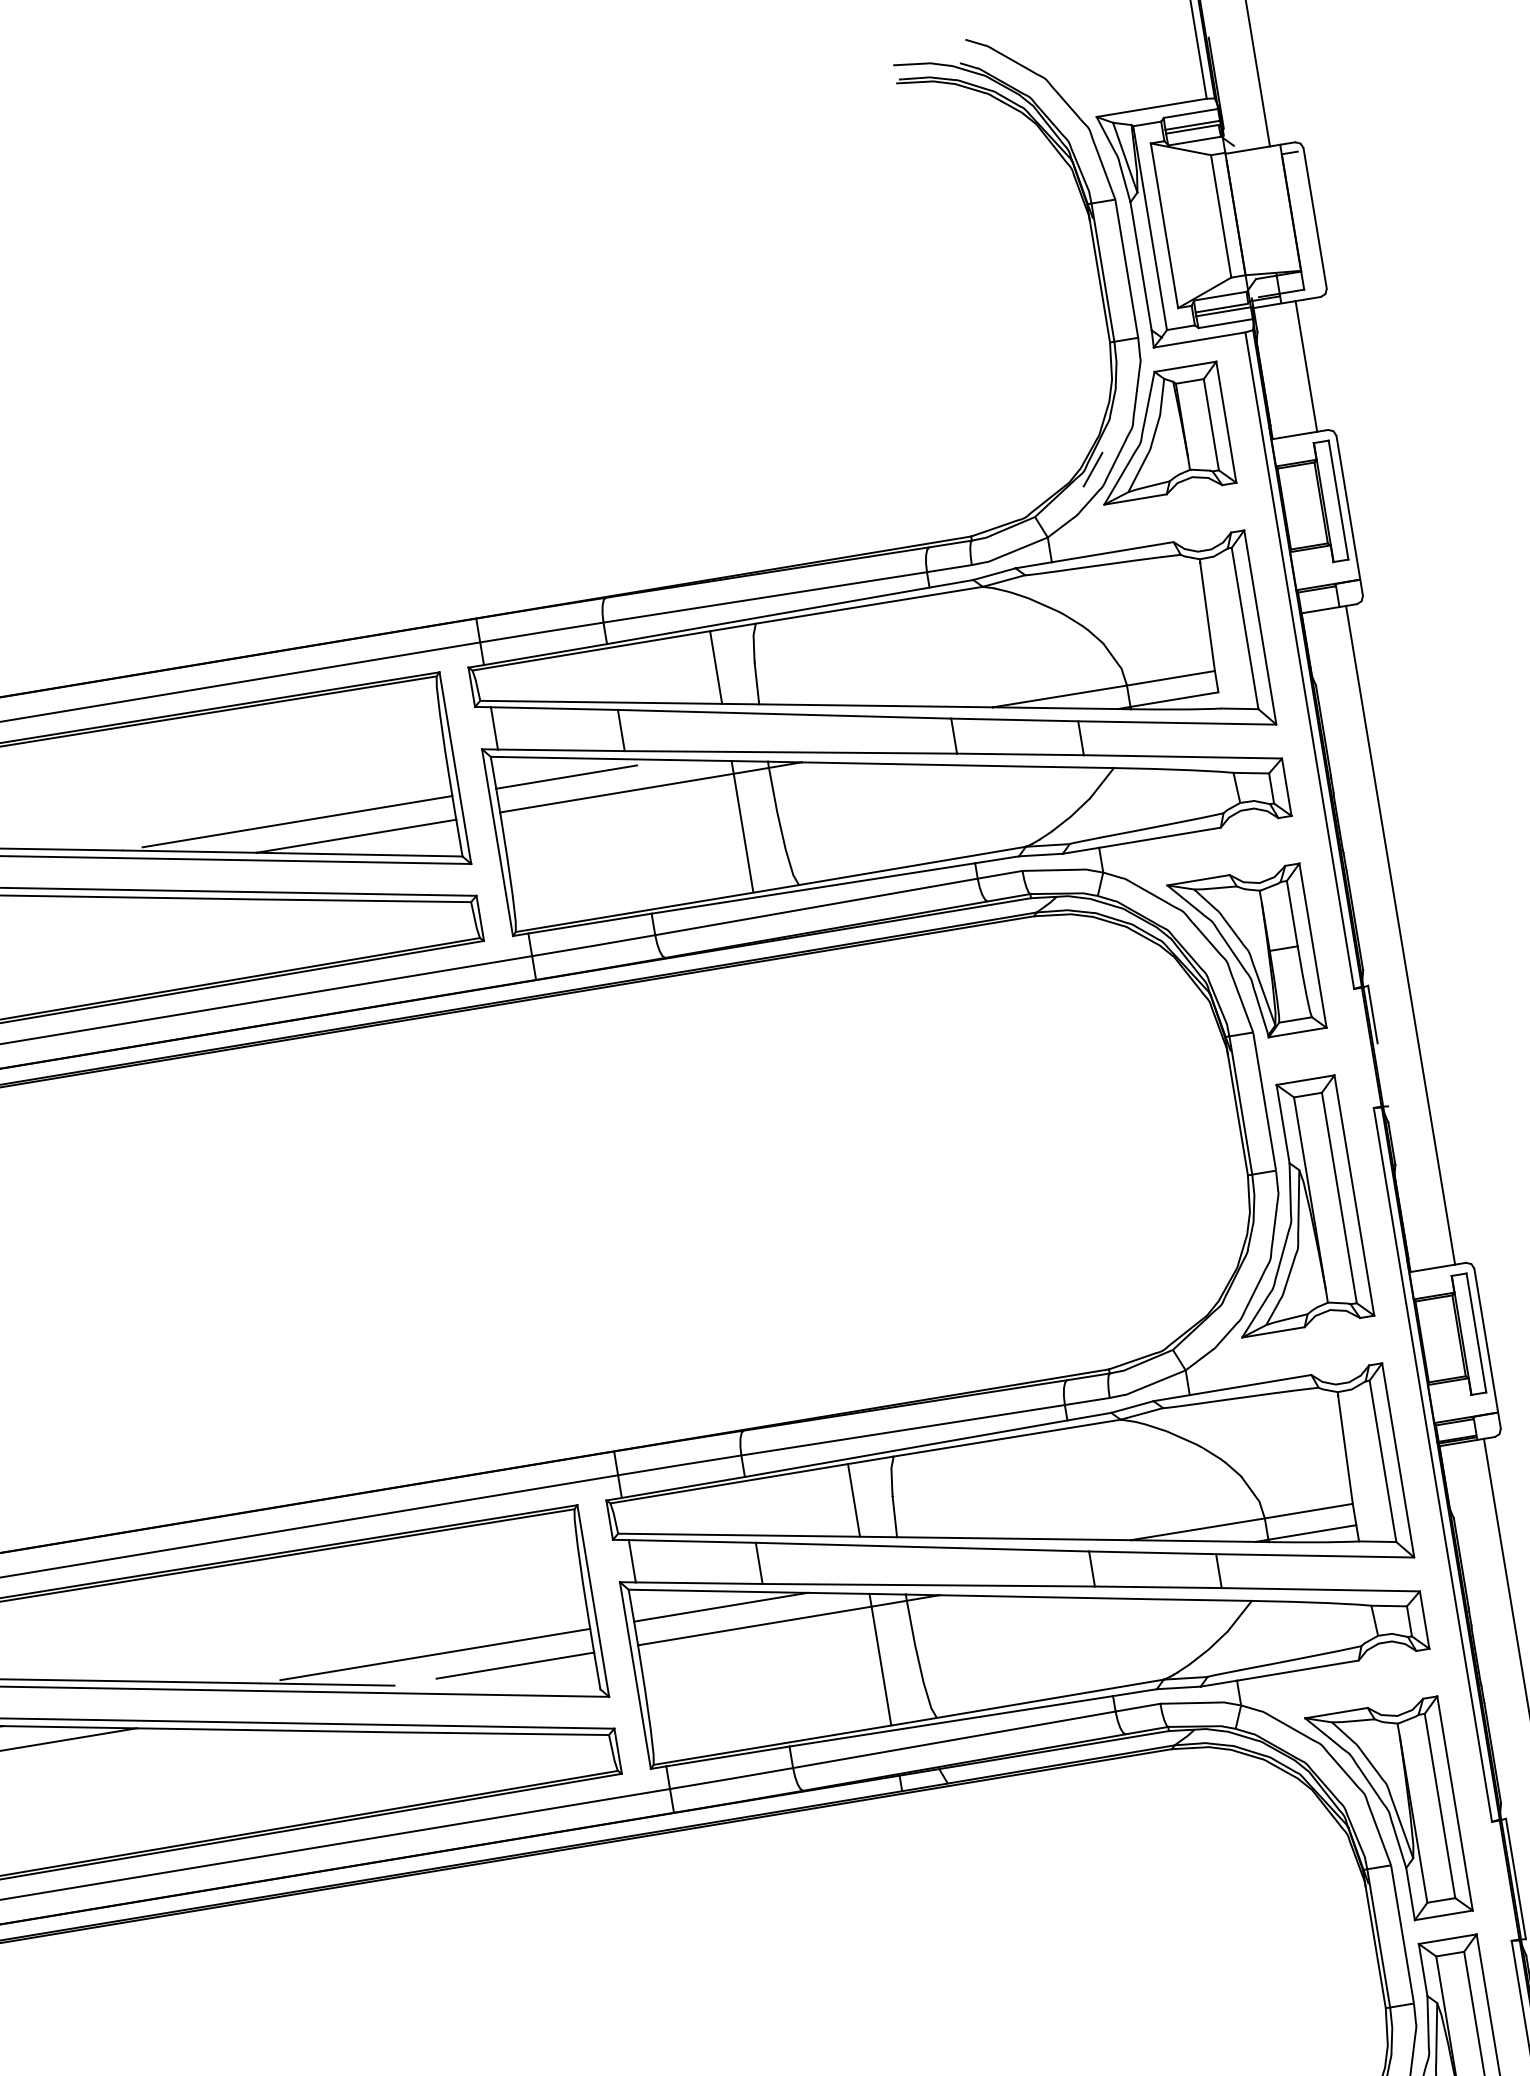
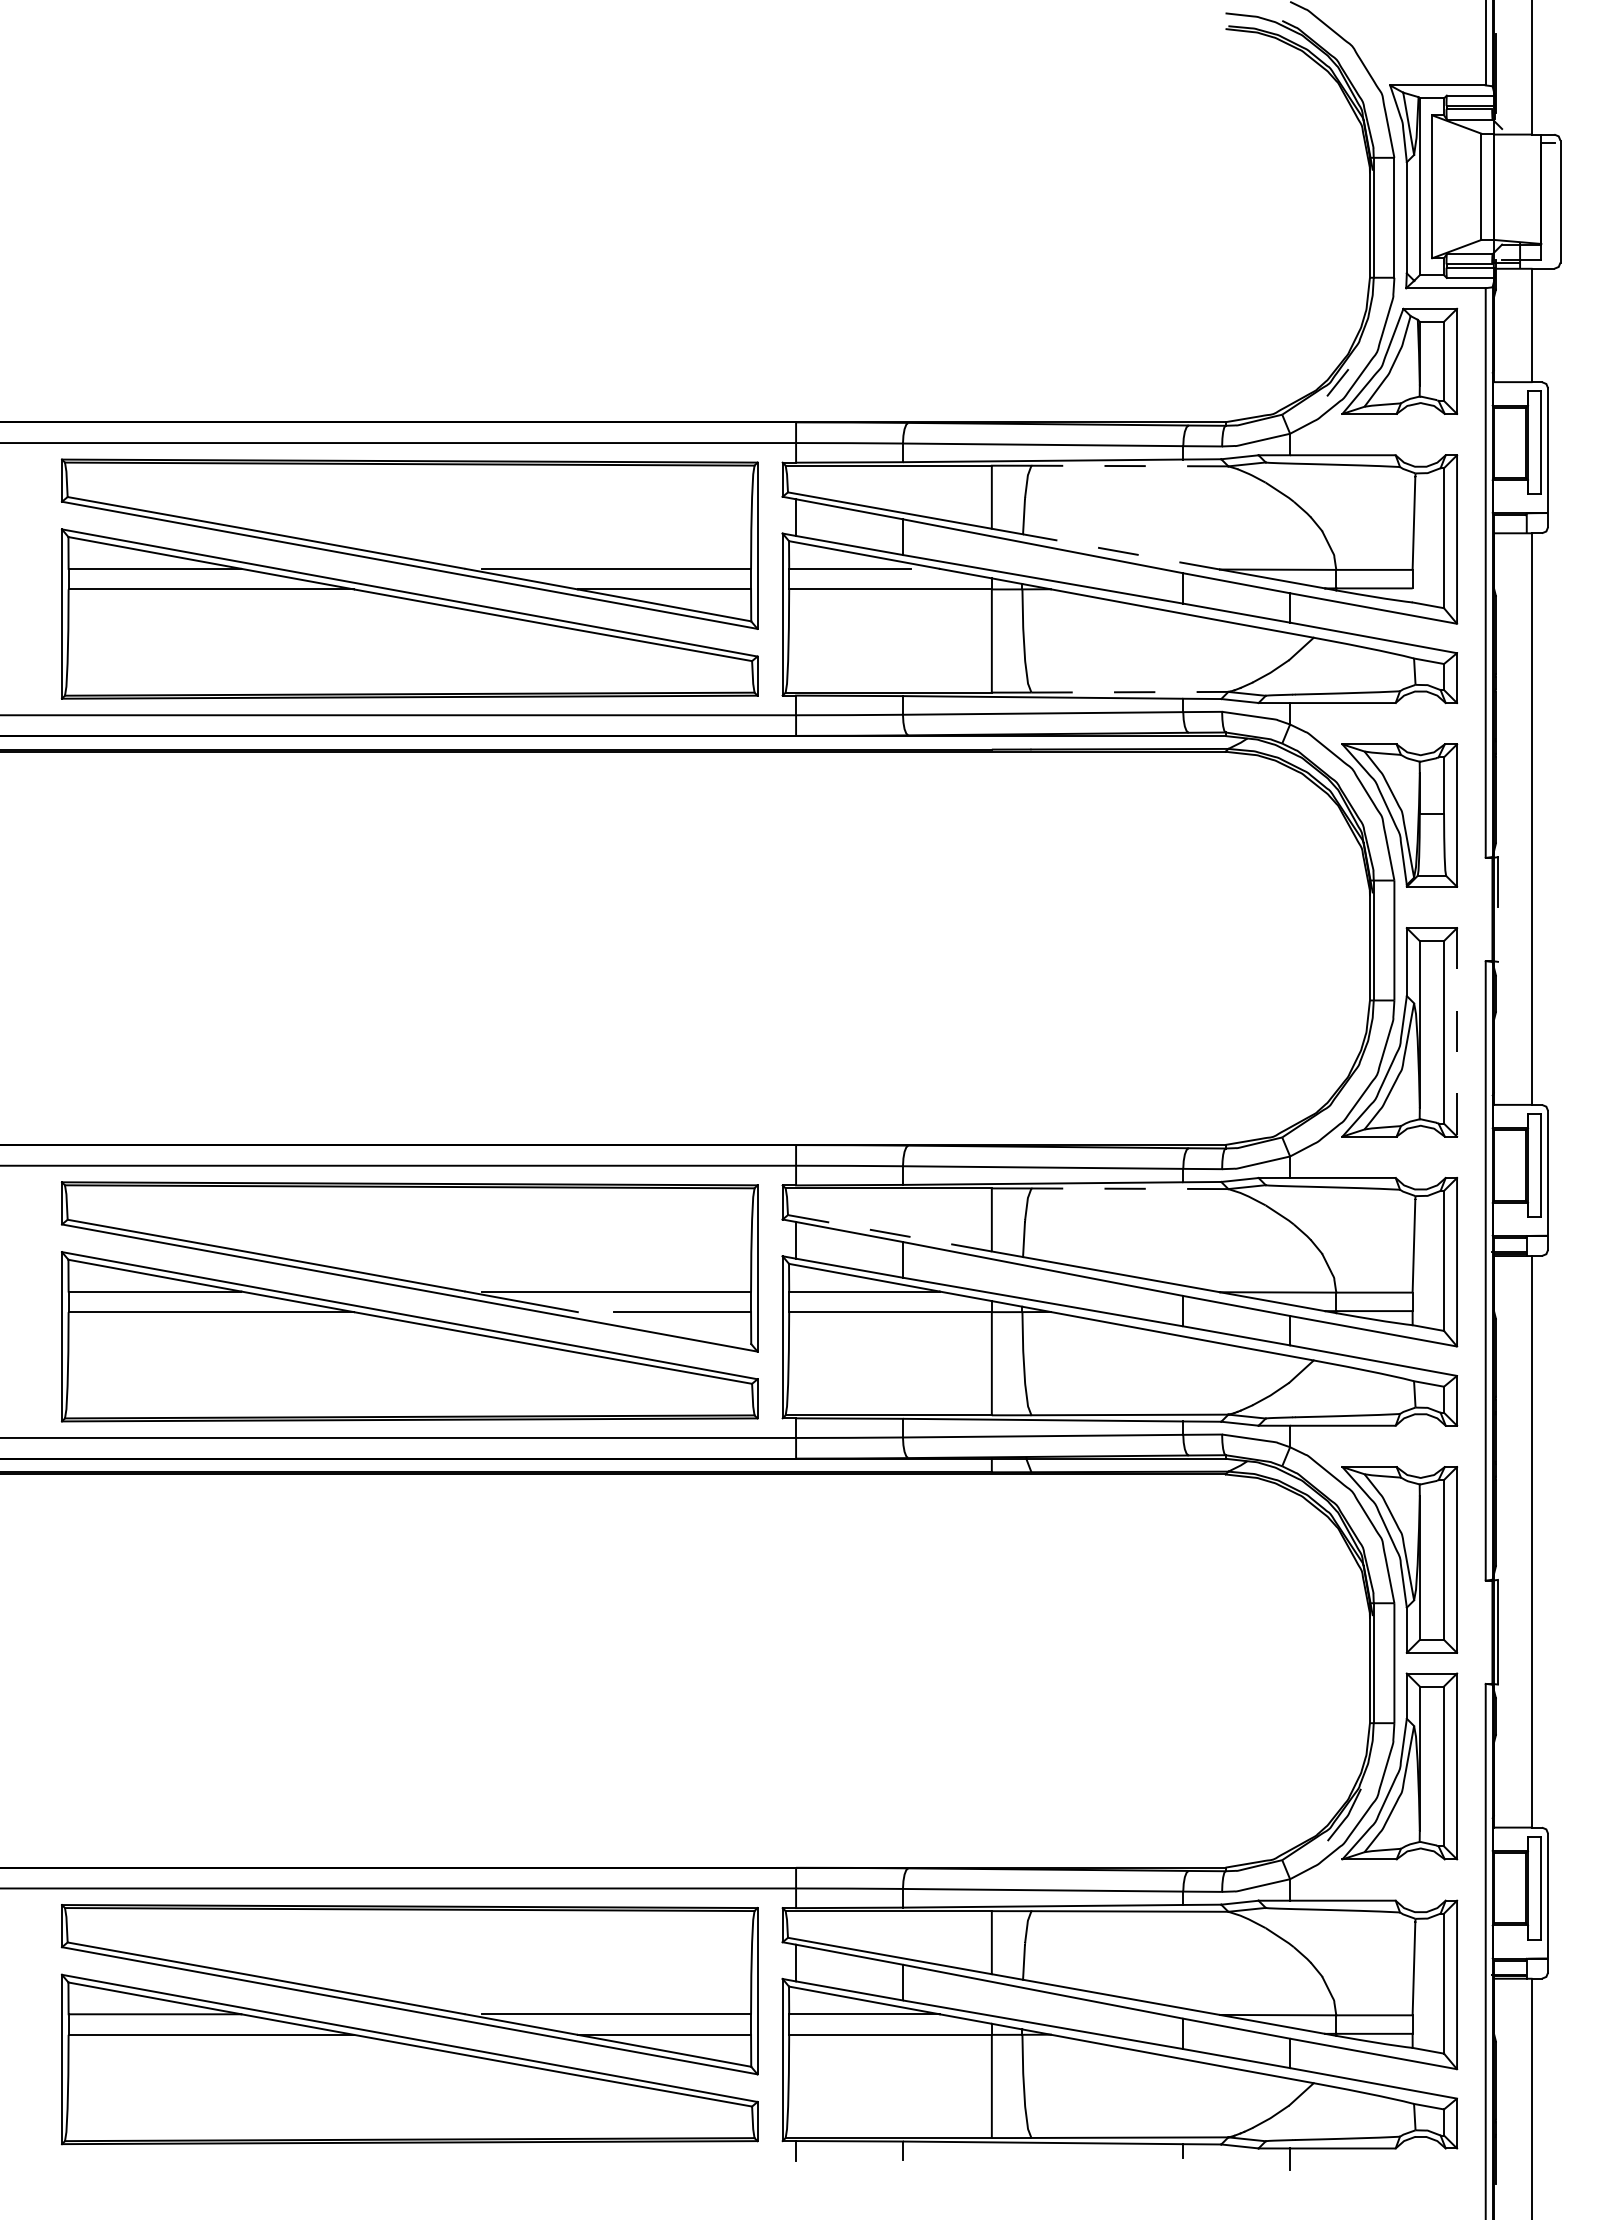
line: (868, 605) -> (1129, 466), solid -> dashed
line: (875, 705) -> (1121, 551), solid -> dashed
line: (913, 866) -> (1130, 692), solid -> dashed
line: (1354, 1195) -> (1457, 1032), solid -> dashed
line: (1006, 1437) -> (1129, 1188), solid -> dashed
line: (738, 1535) -> (889, 1233), solid -> dashed

